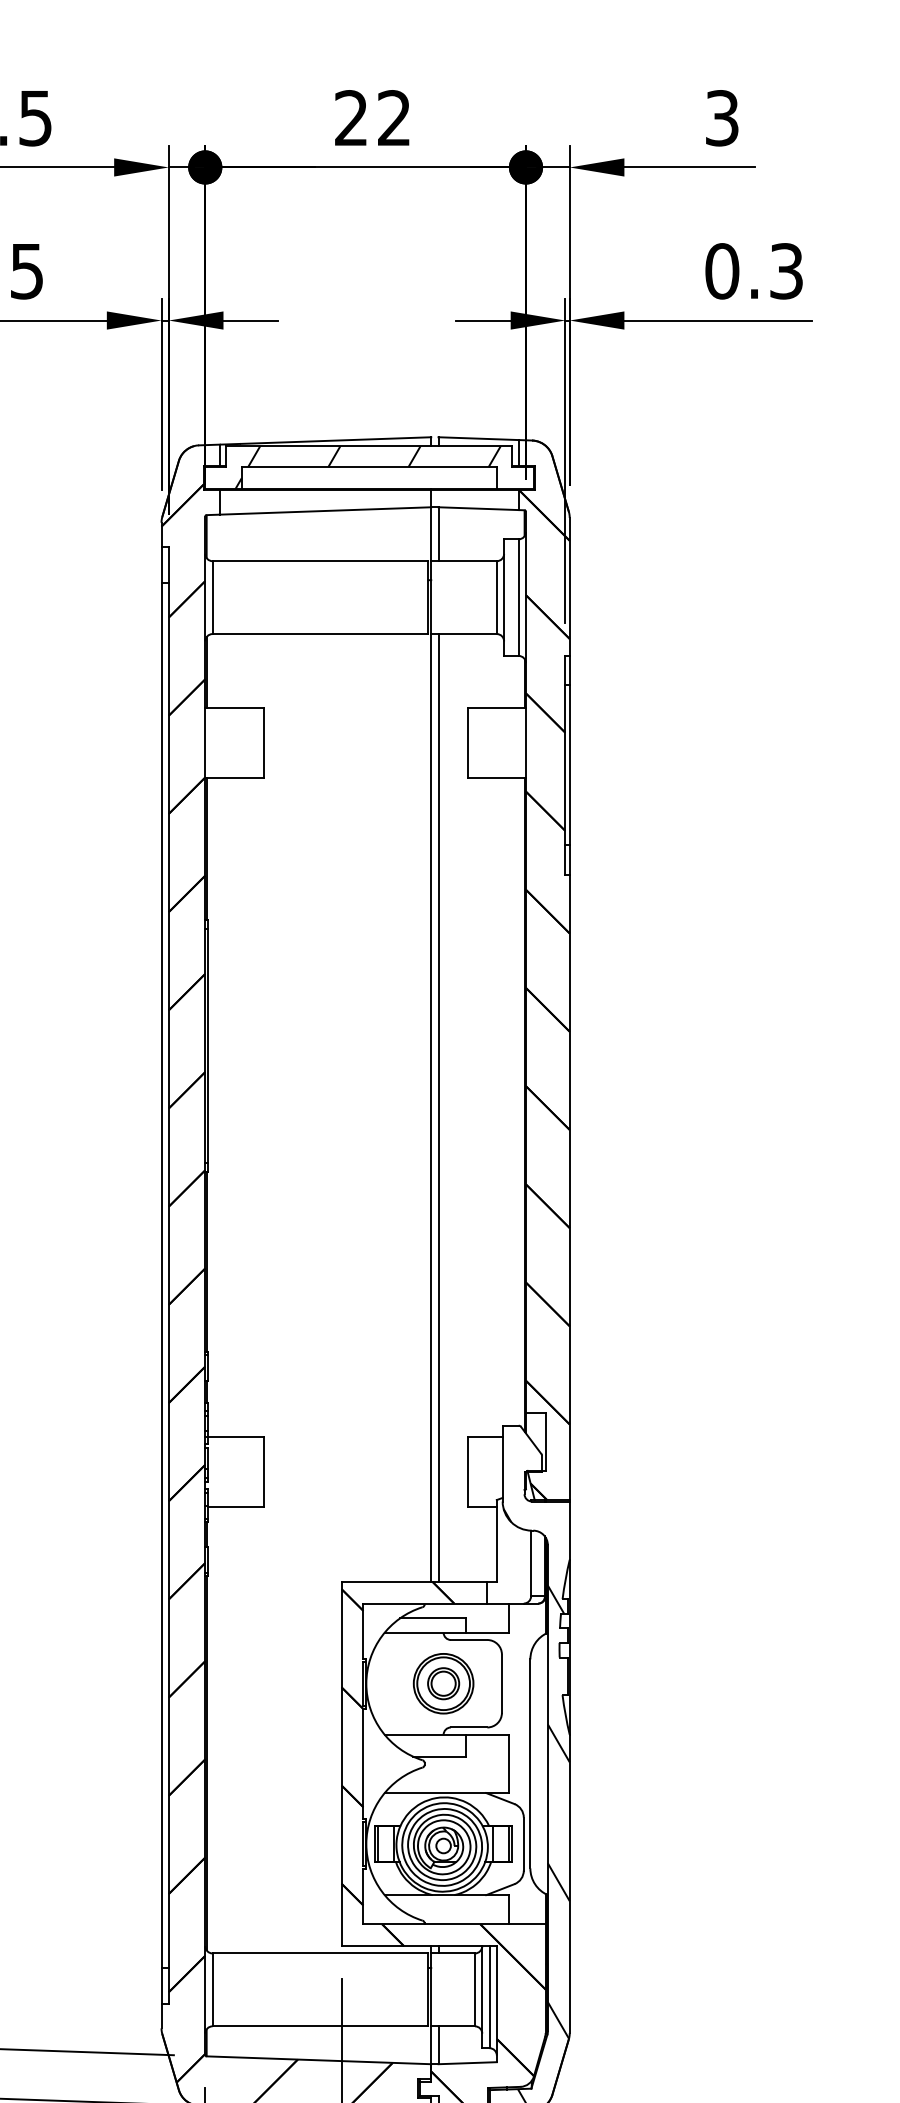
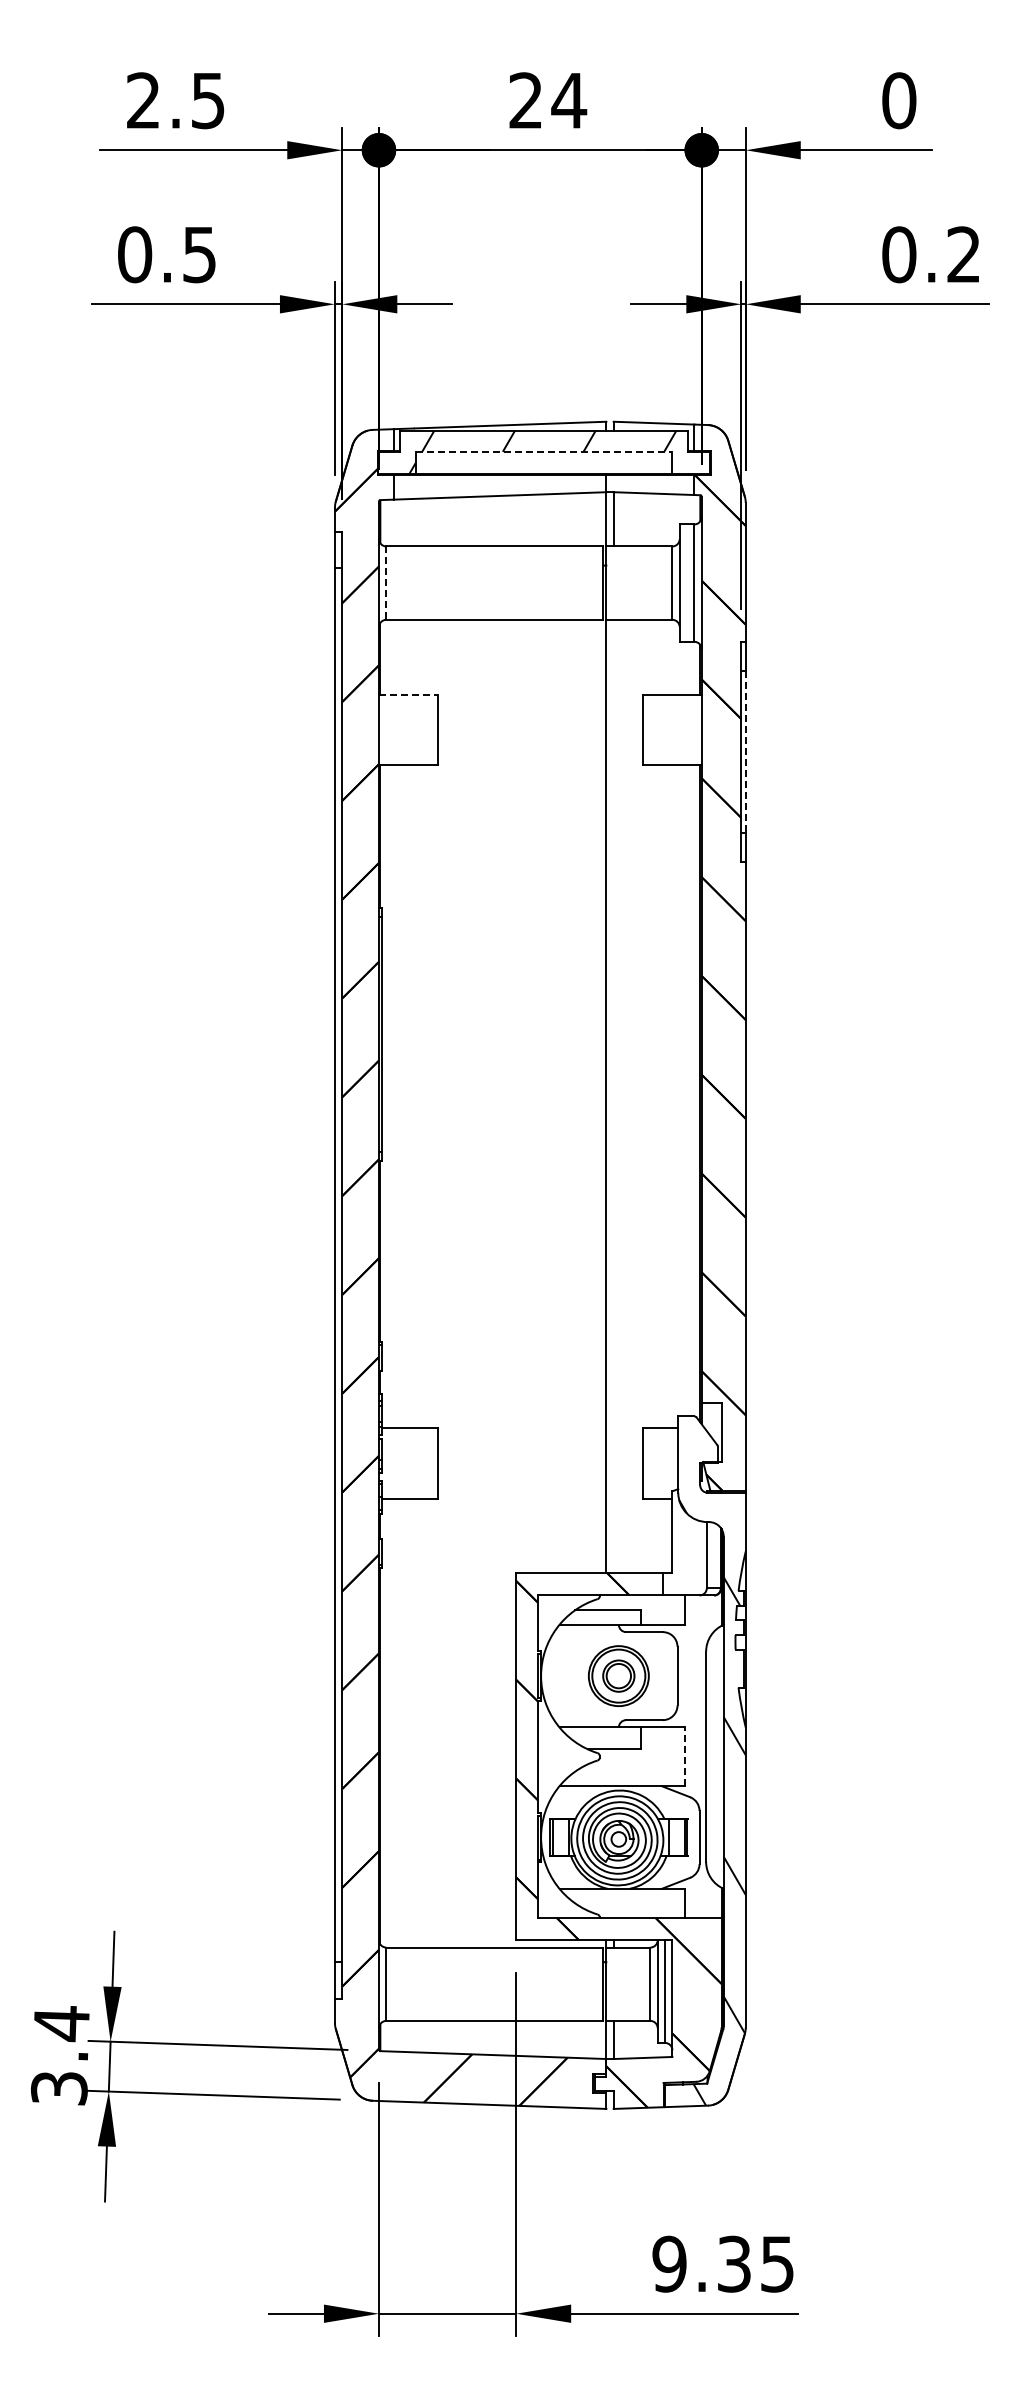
text: (394, 118) -> (569, 100), 22 -> 24
text: (722, 118) -> (899, 100), 3 -> 0
text: (786, 271) -> (963, 254), 0.3 -> 0.2
line: (369, 466) -> (544, 451), solid -> dashed
line: (212, 597) -> (386, 583), solid -> dashed
line: (234, 708) -> (408, 694), solid -> dashed
line: (569, 764) -> (745, 751), solid -> dashed
line: (438, 1107) -> (613, 1096), removed
line: (508, 1763) -> (684, 1756), solid -> dashed

